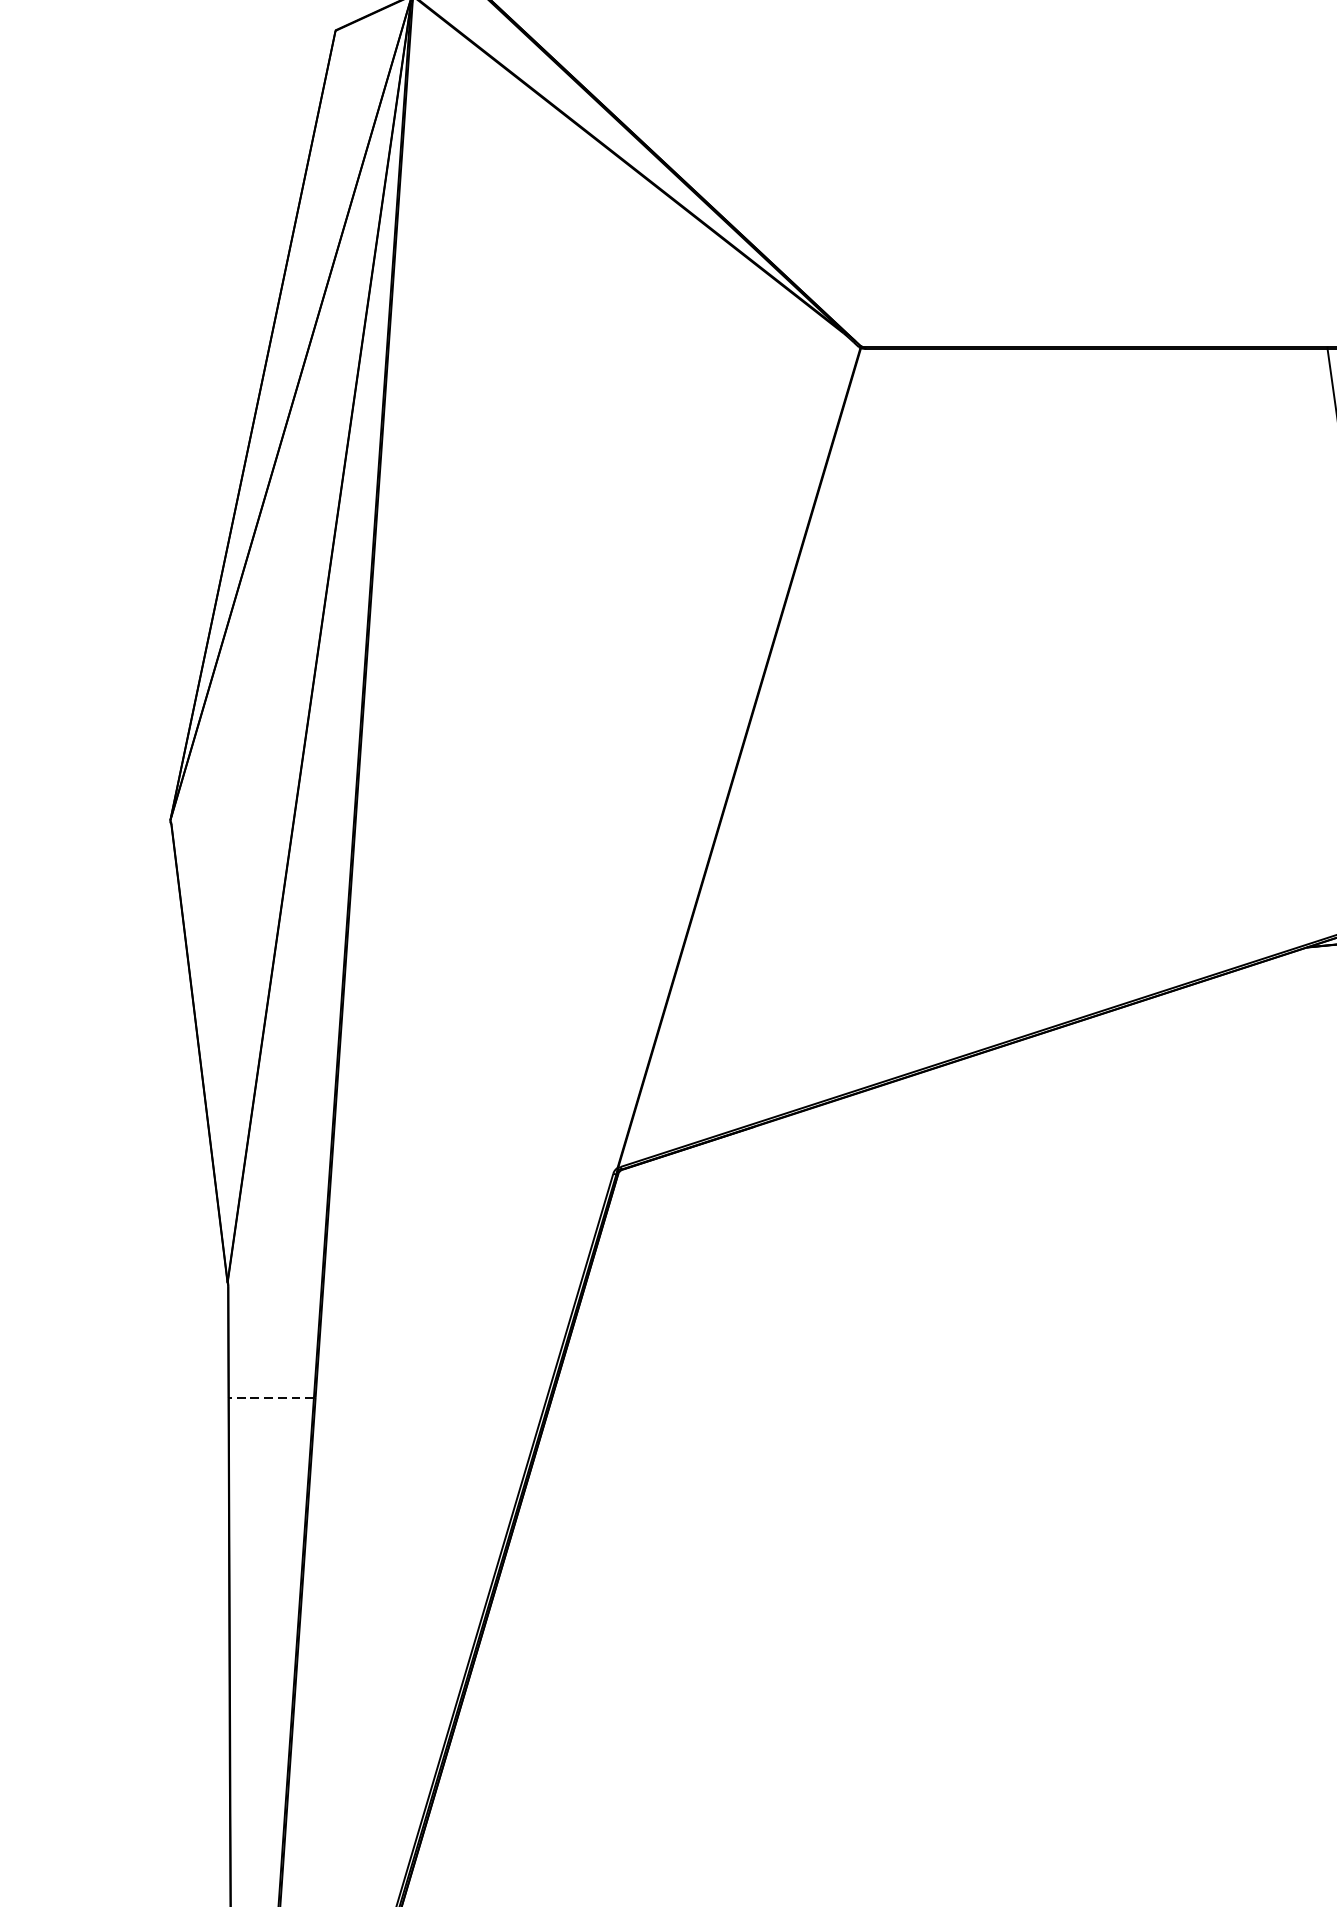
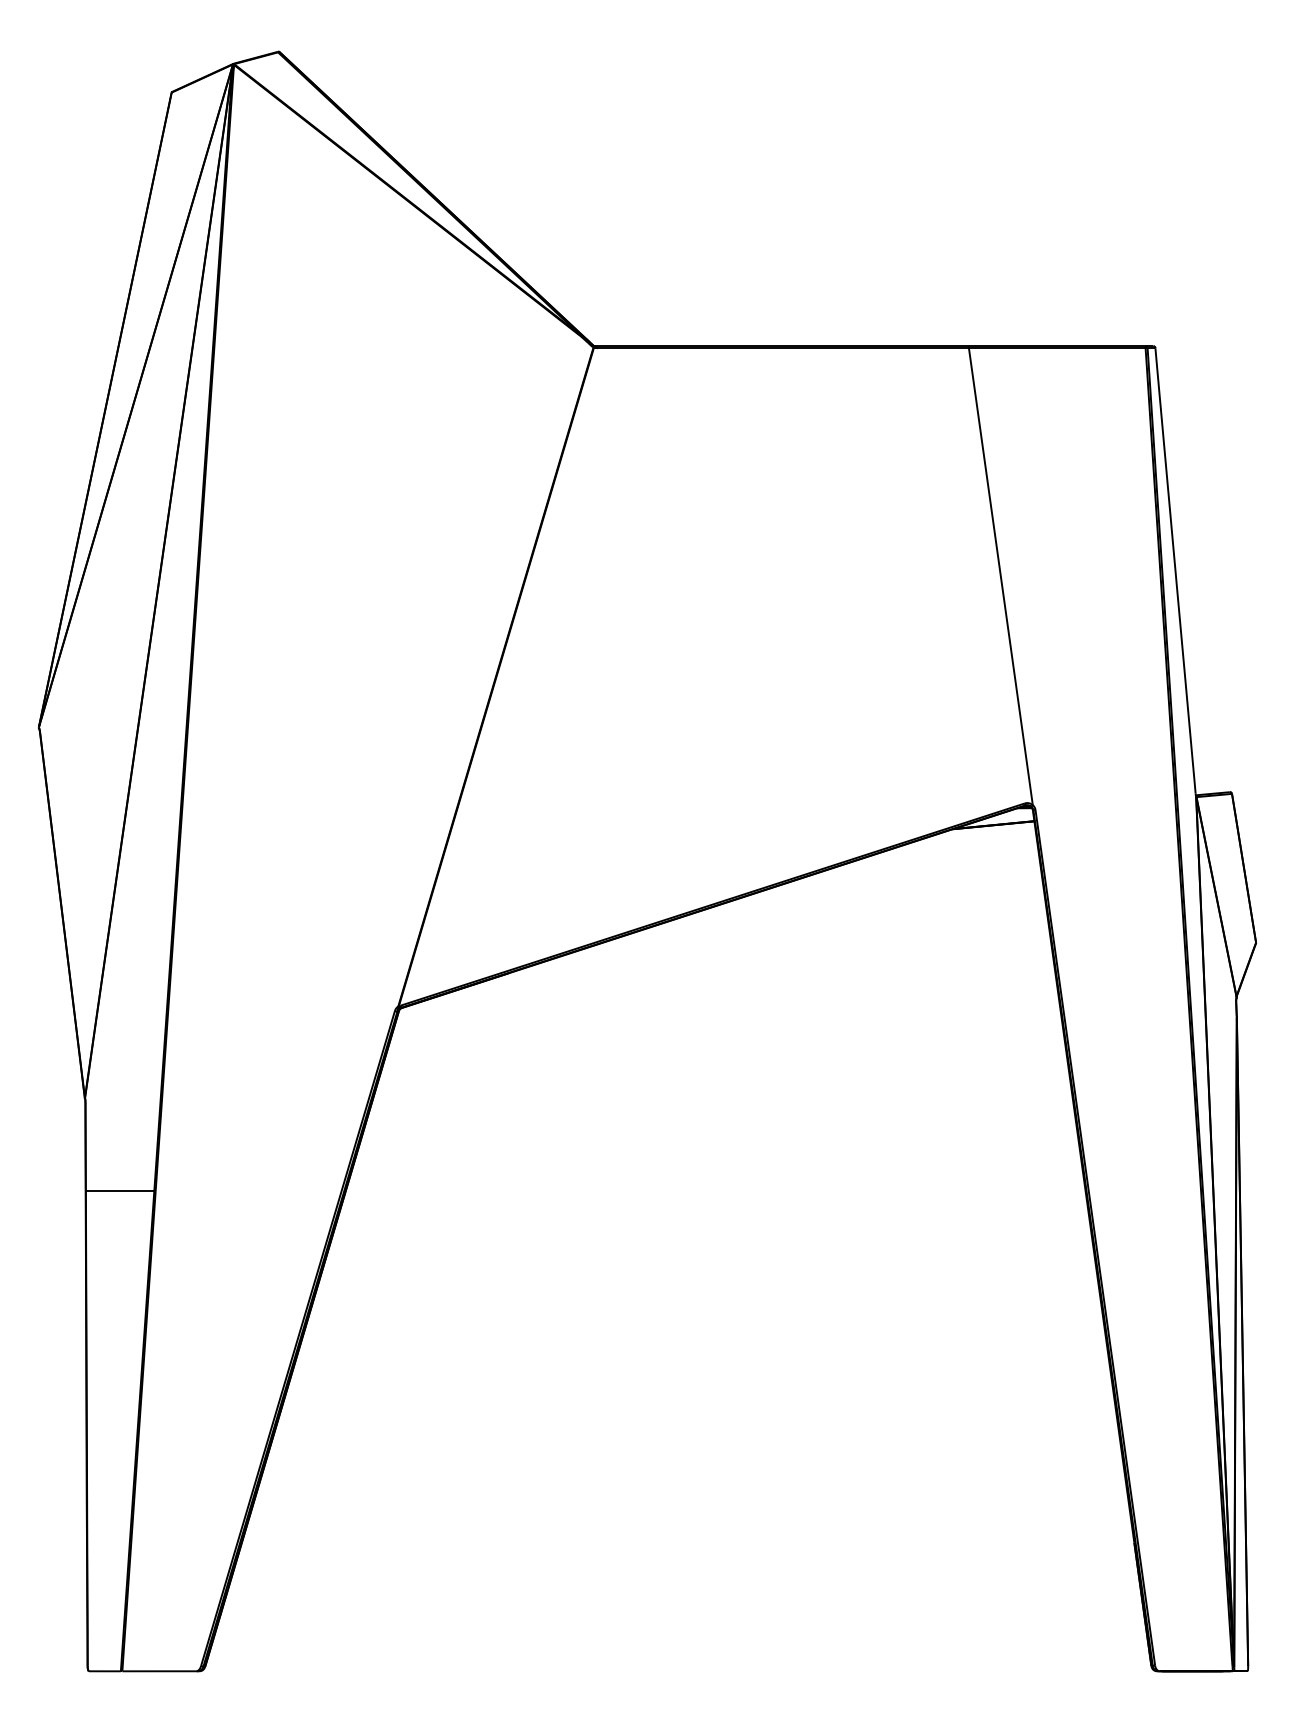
line: (270, 1398) -> (119, 1191), dashed -> solid

